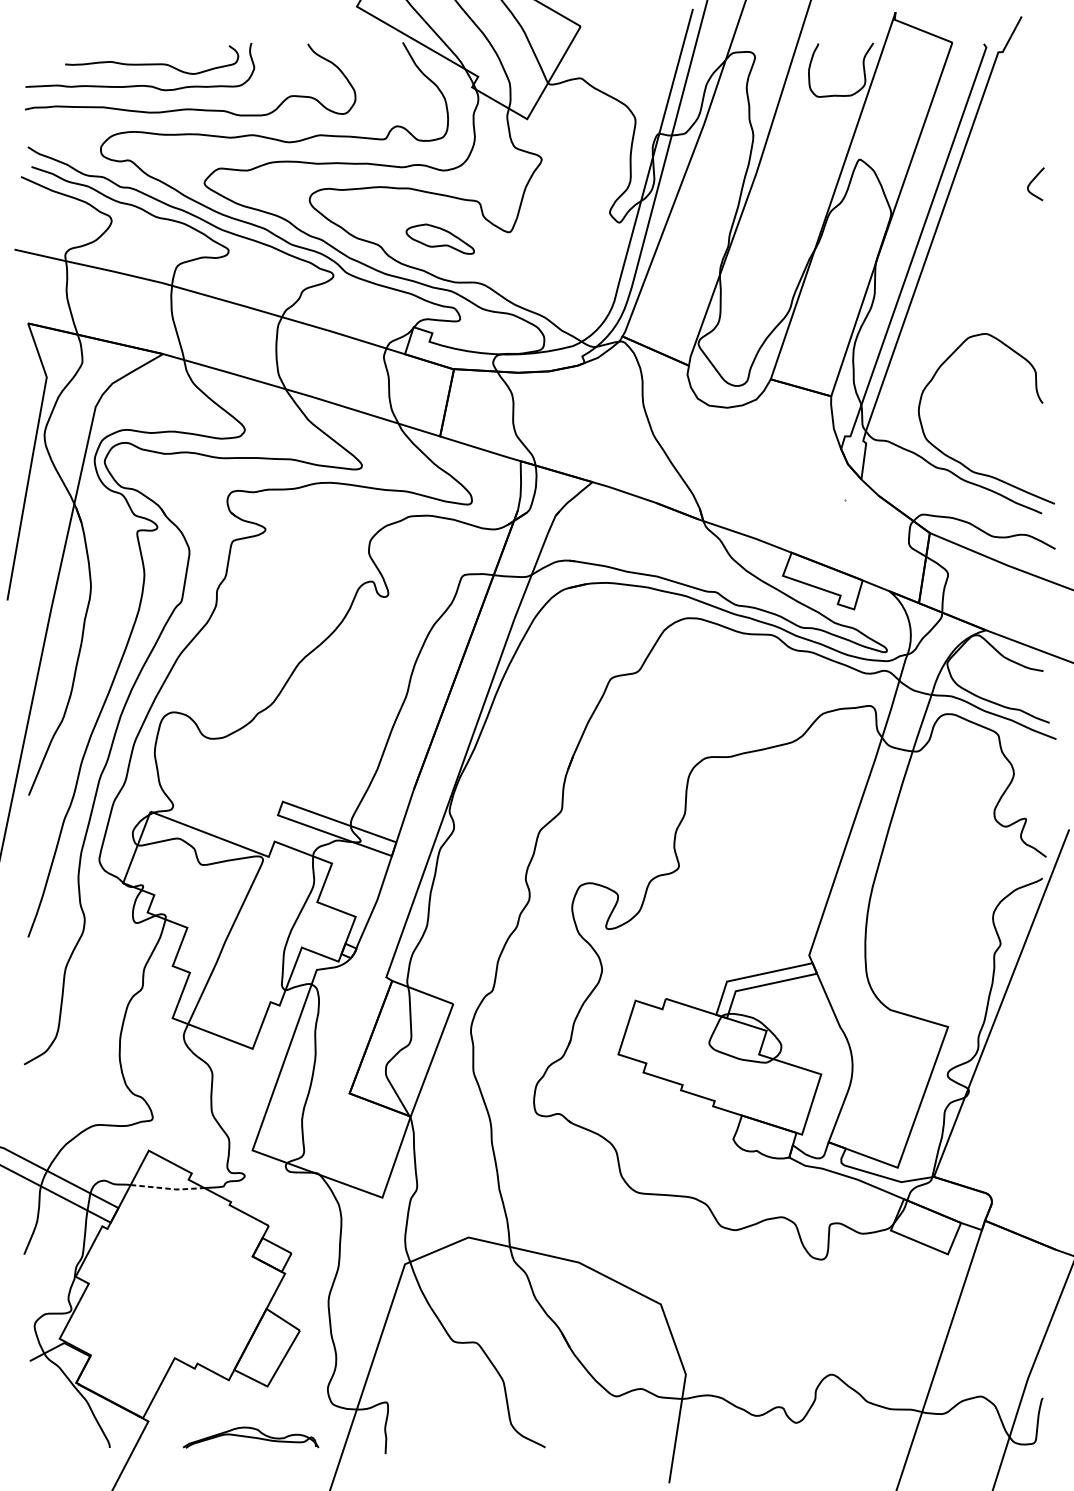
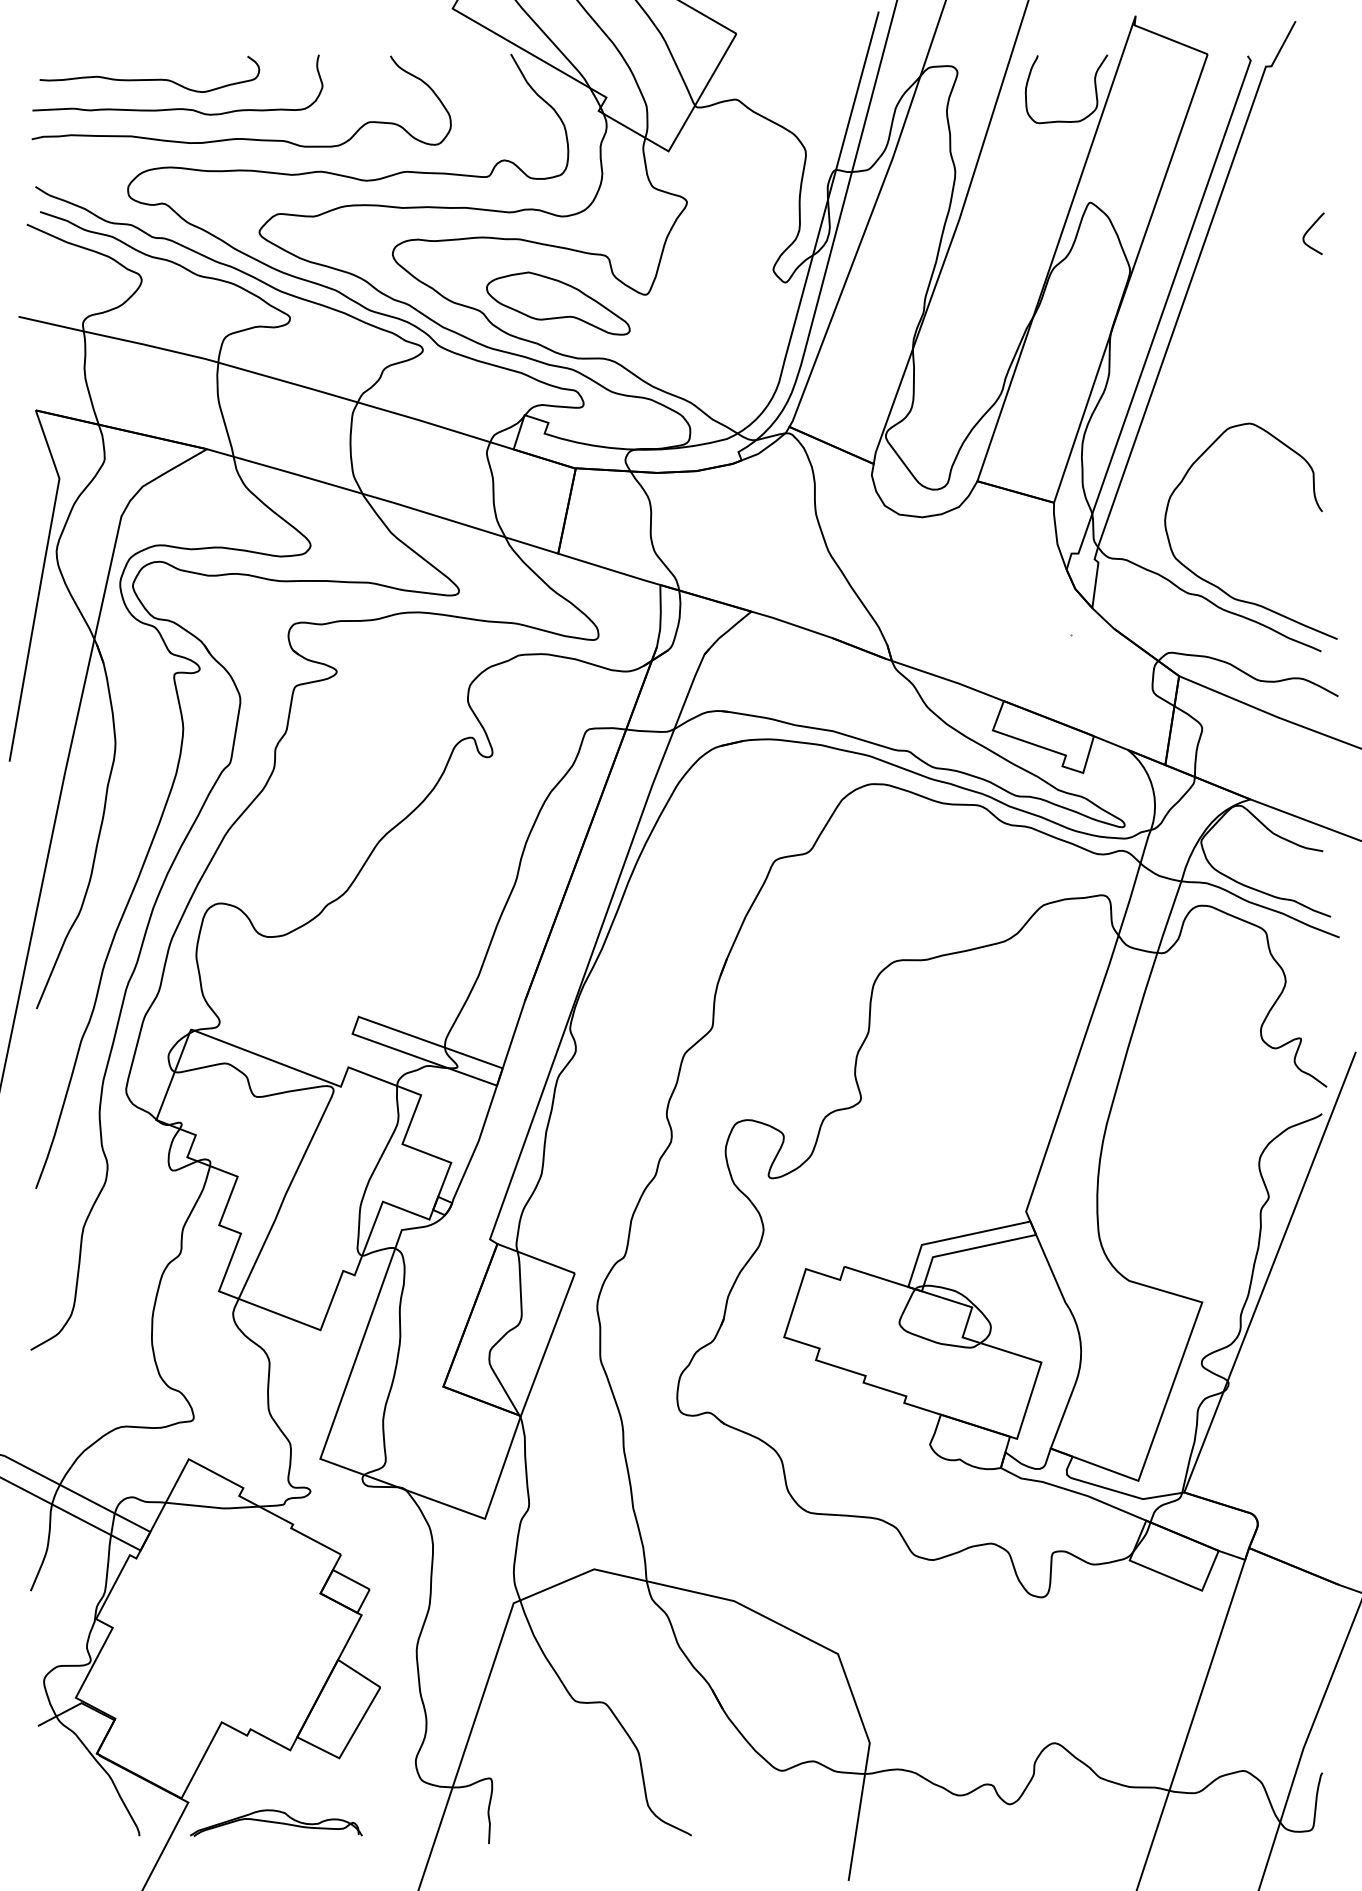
curve: (151, 64) -> (149, 79), moved
part: (440, 239) -> (558, 303), size x1.67
line: (169, 1188) -> (214, 1507), dashed -> solid
part: (251, 1437) -> (276, 1822), moved

